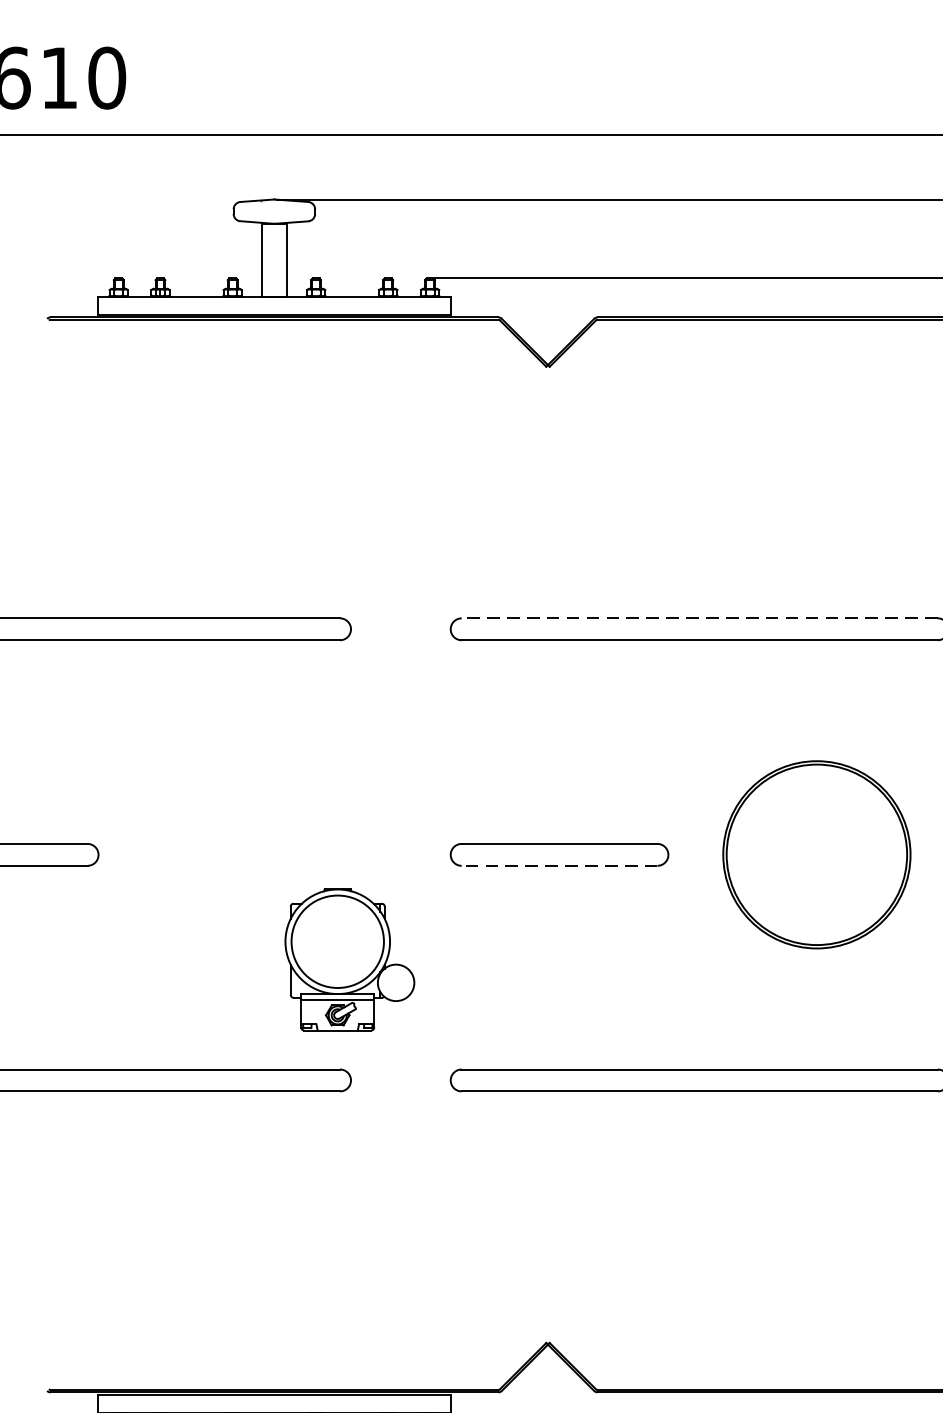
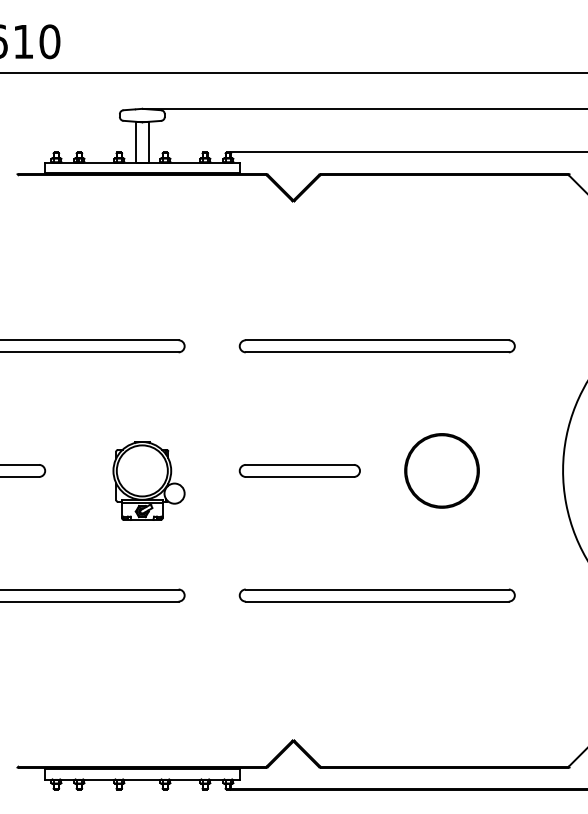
line: (700, 618) -> (377, 340), dashed -> solid
circle: (815, 854) -> (441, 470), size x0.71
line: (558, 864) -> (299, 476), dashed -> solid
part: (348, 959) -> (148, 480), moved

